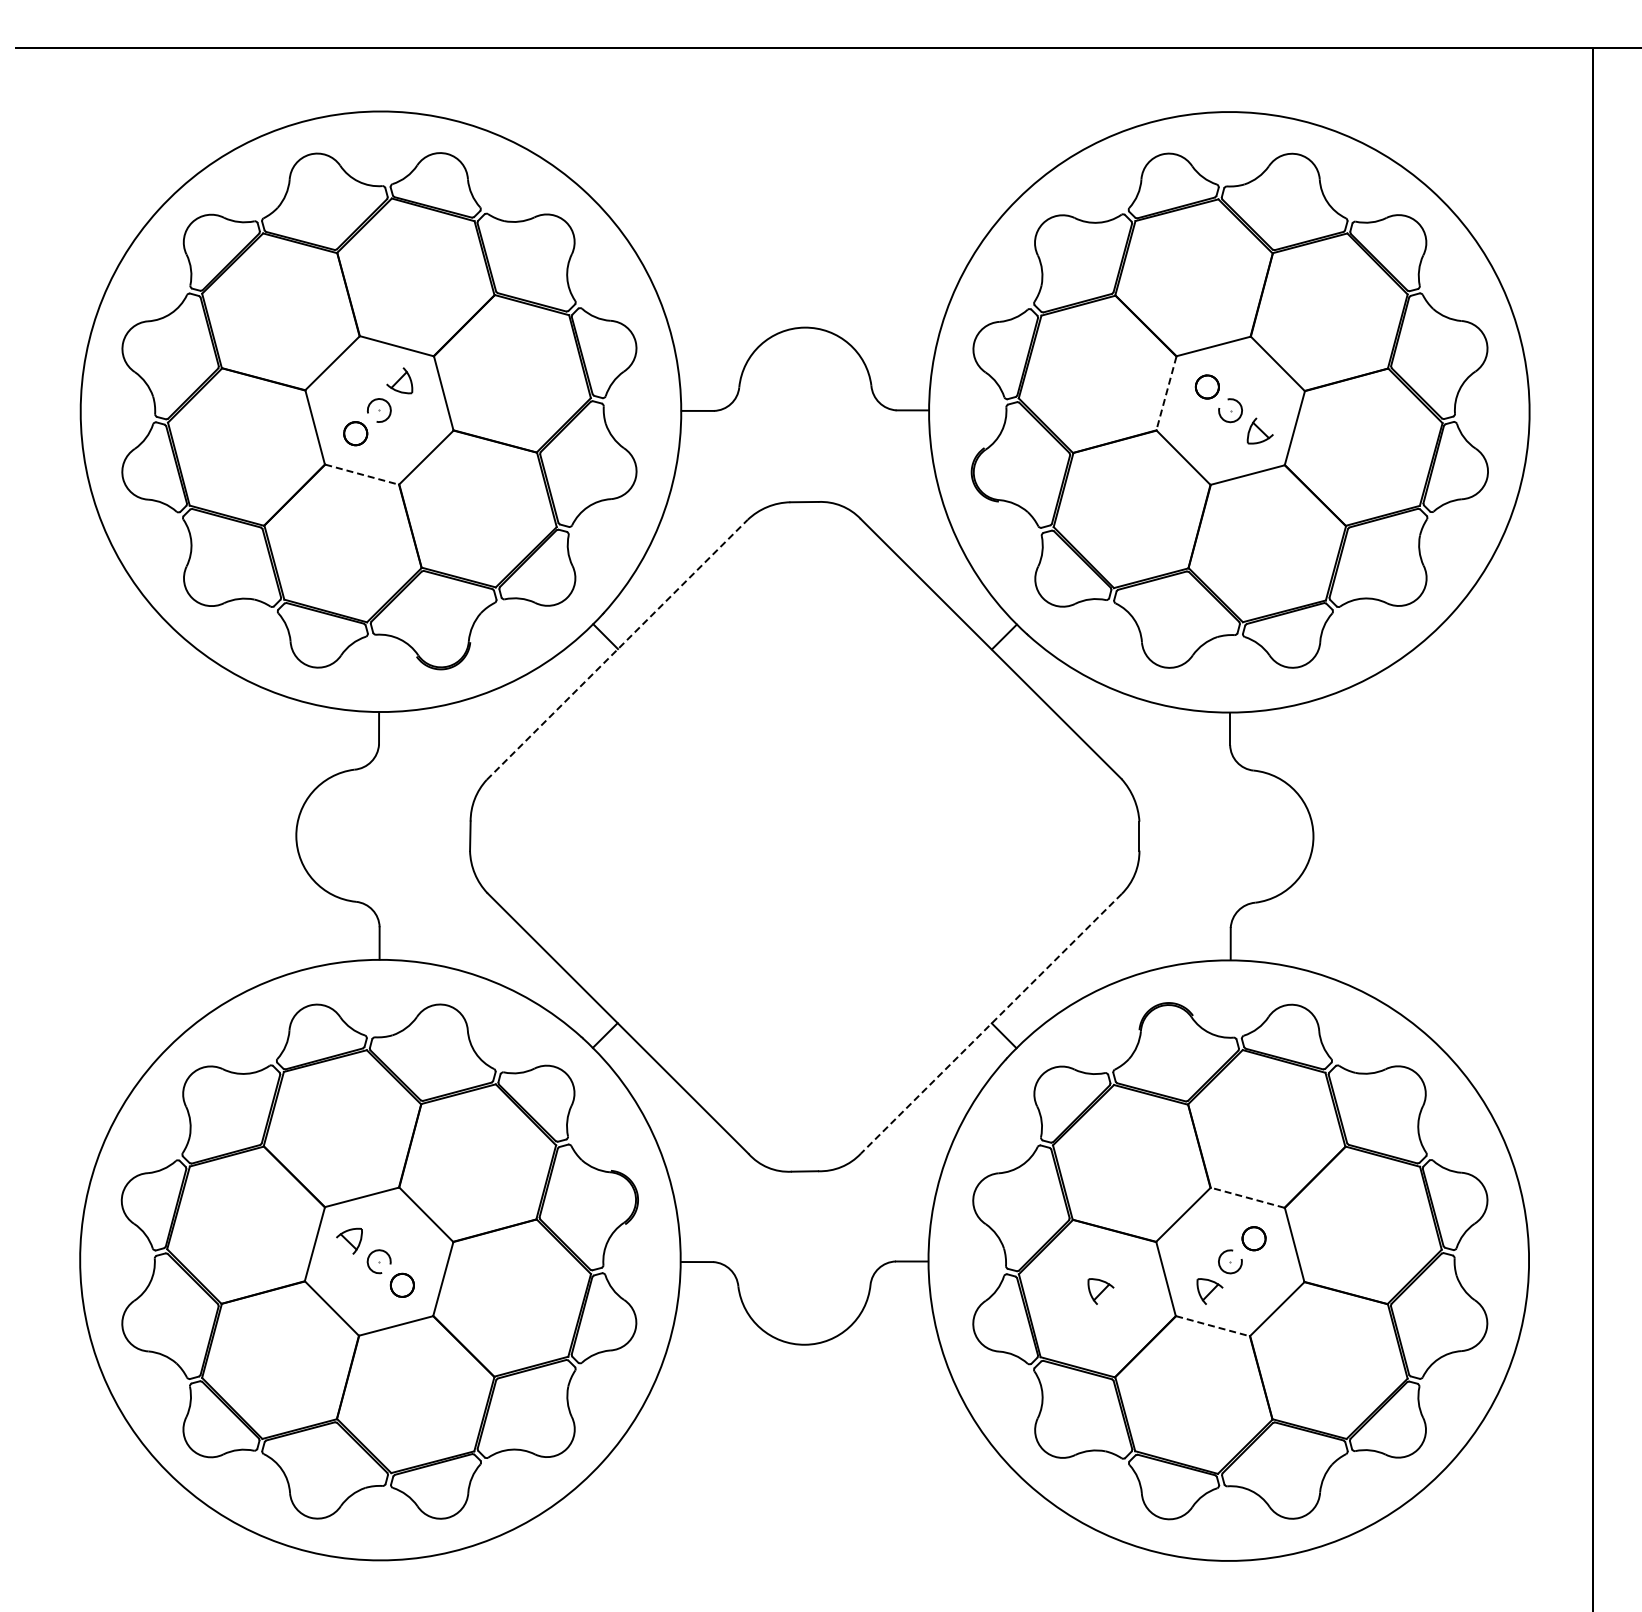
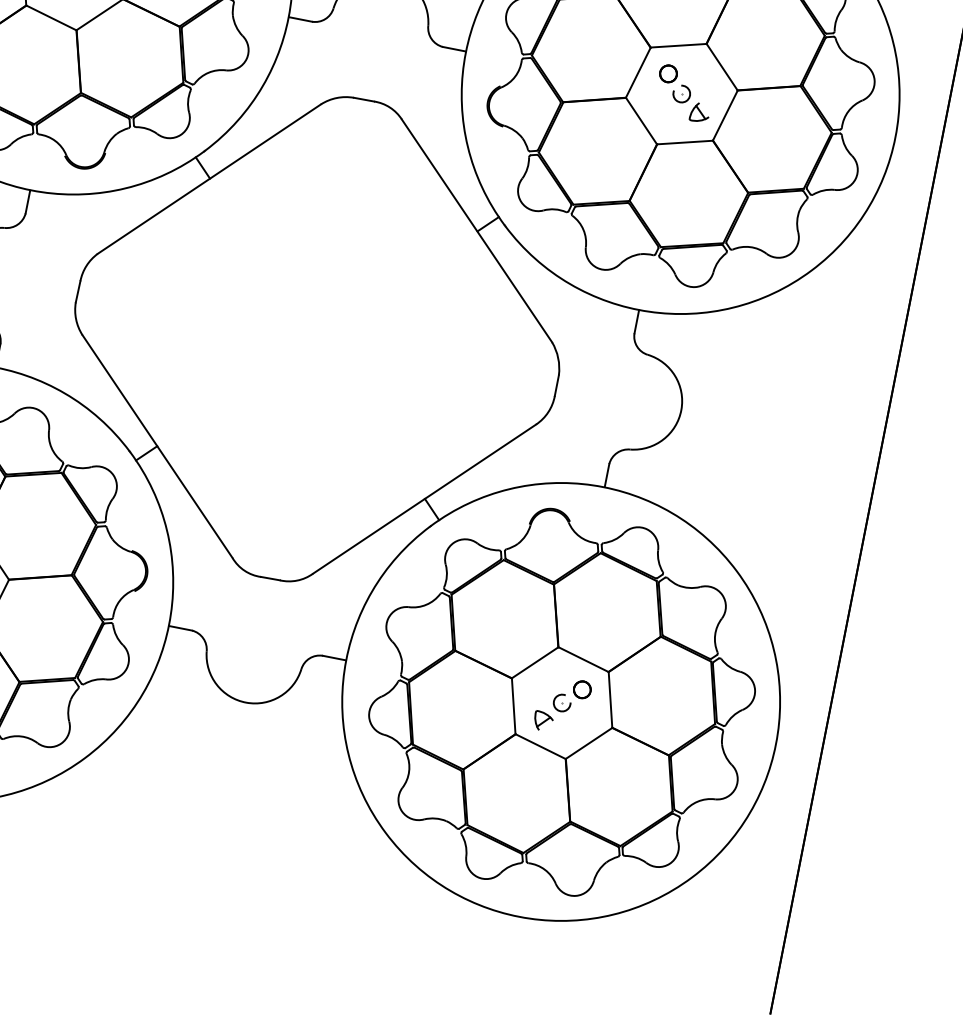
line: (1166, 393) -> (638, 72), dashed -> solid
line: (362, 474) -> (51, 17), dashed -> solid
line: (617, 649) -> (209, 178), dashed -> solid
line: (991, 1024) -> (424, 499), dashed -> solid
line: (1247, 1197) -> (583, 659), dashed -> solid
part: (1100, 1291) -> (465, 706), removed
line: (1213, 1326) -> (541, 746), dashed -> solid

